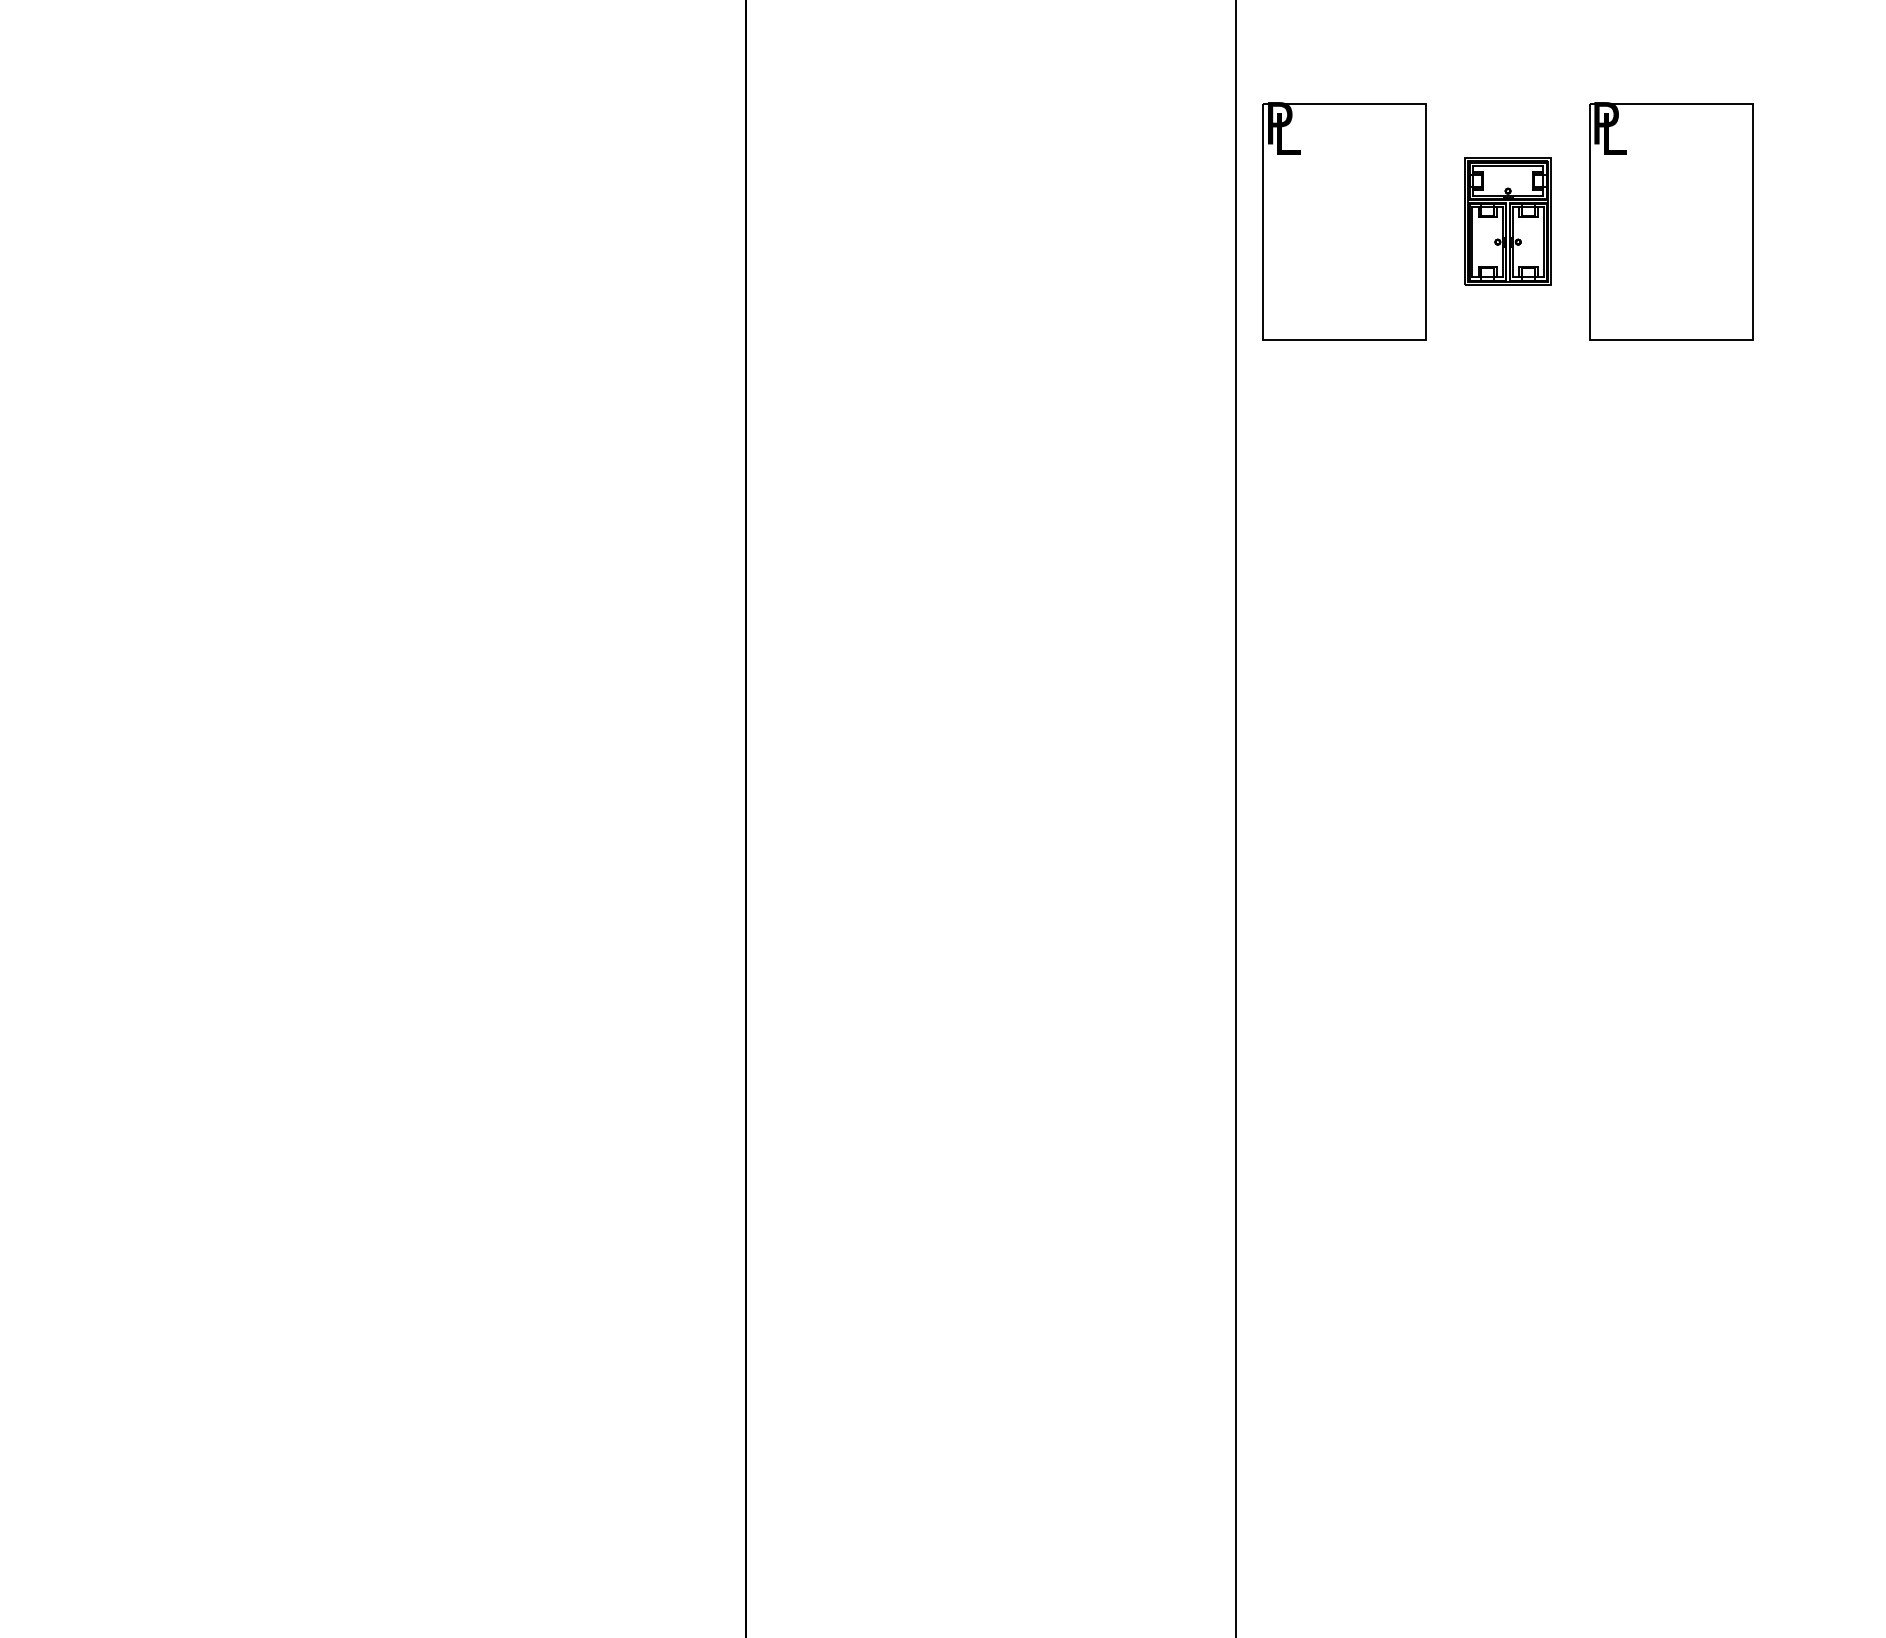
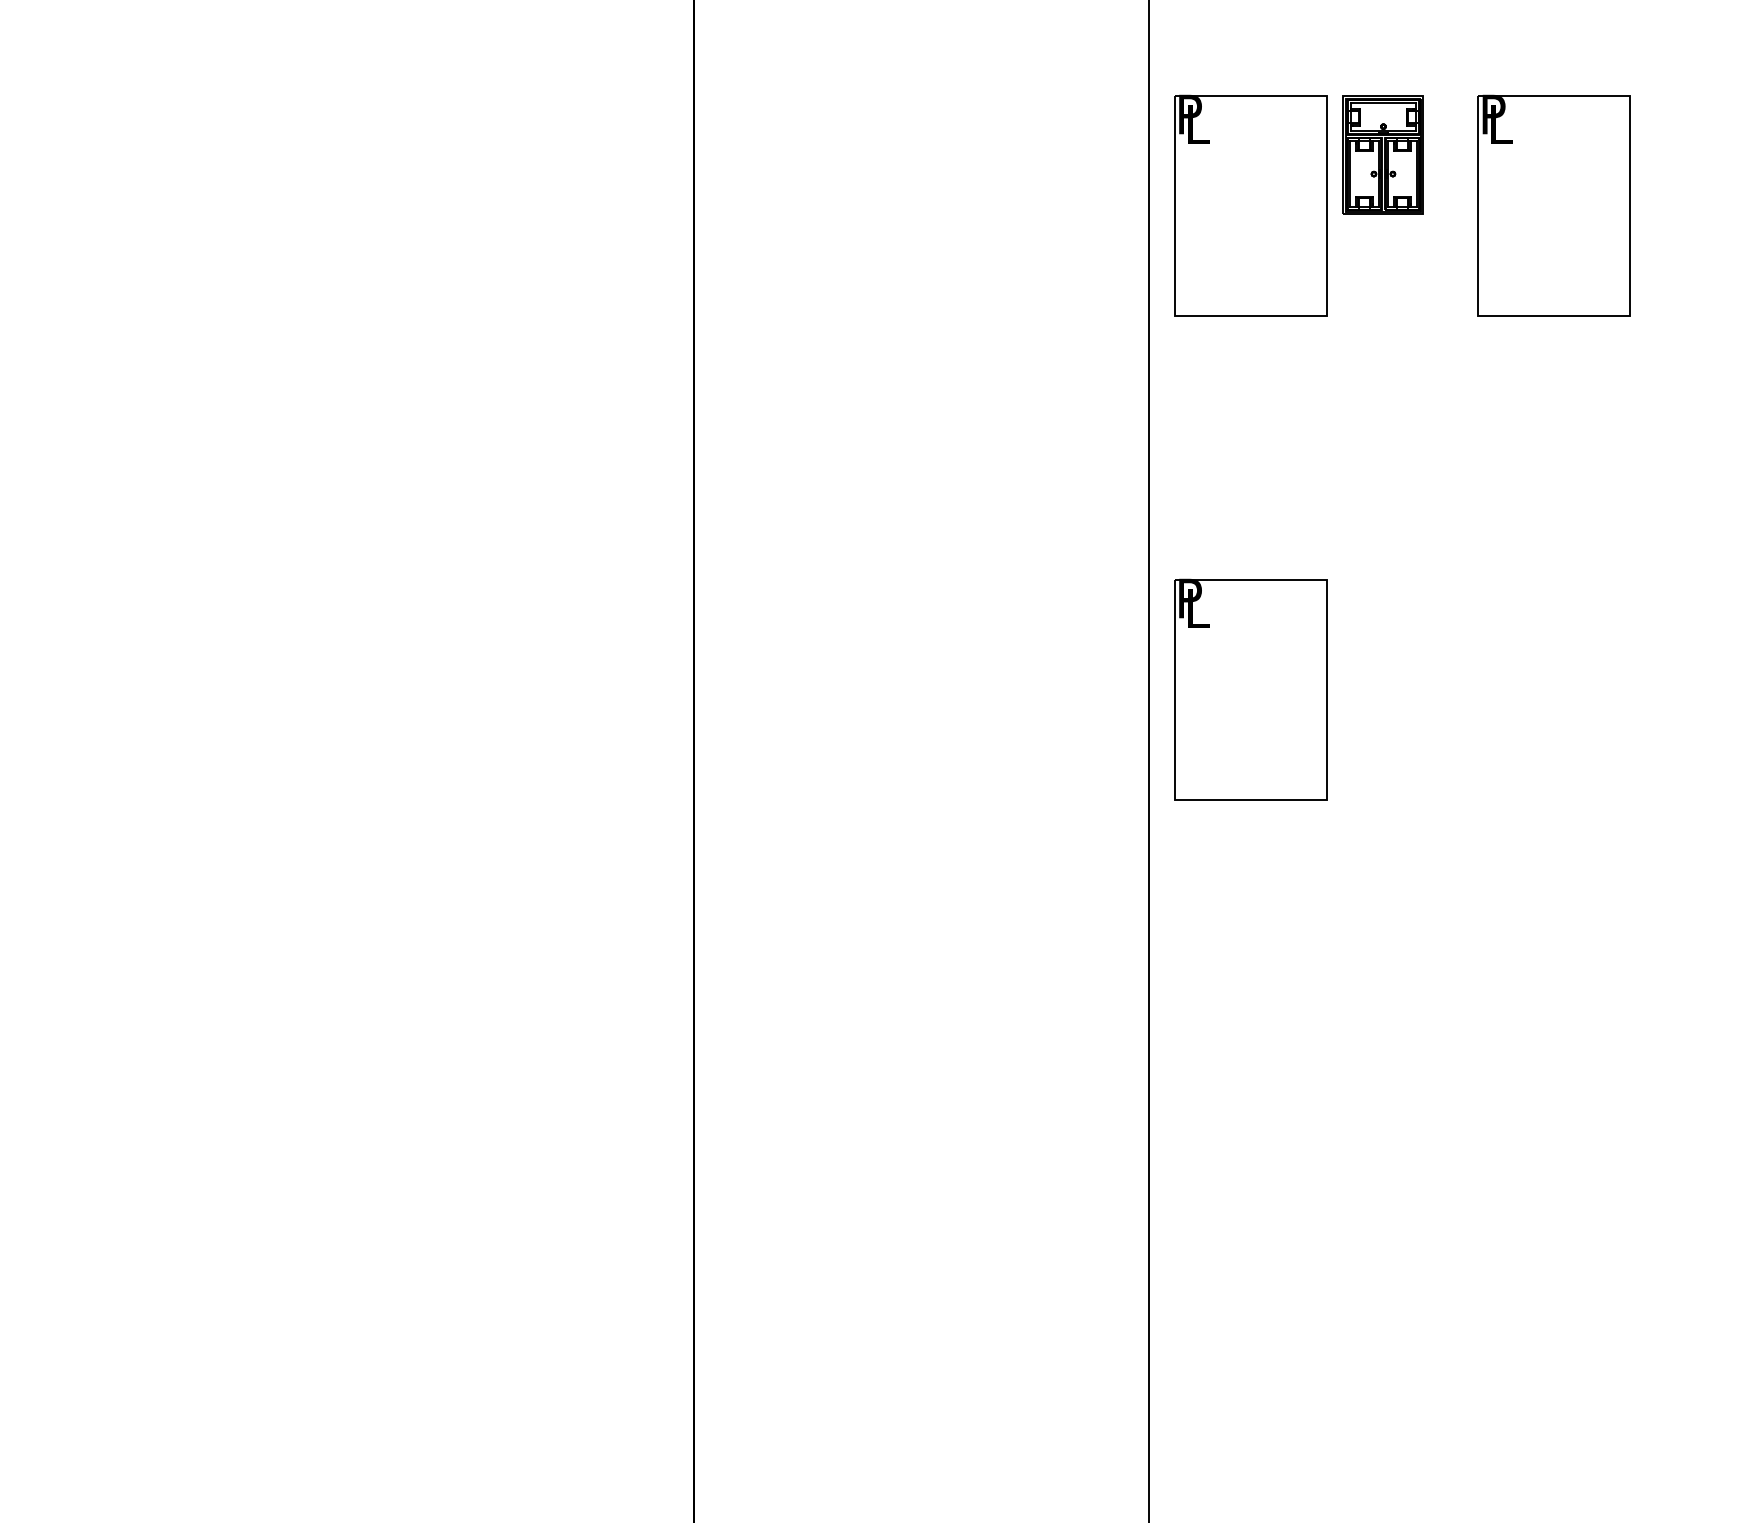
part: (1507, 221) -> (1382, 154), moved
part: (1344, 741) -> (1250, 689), added

